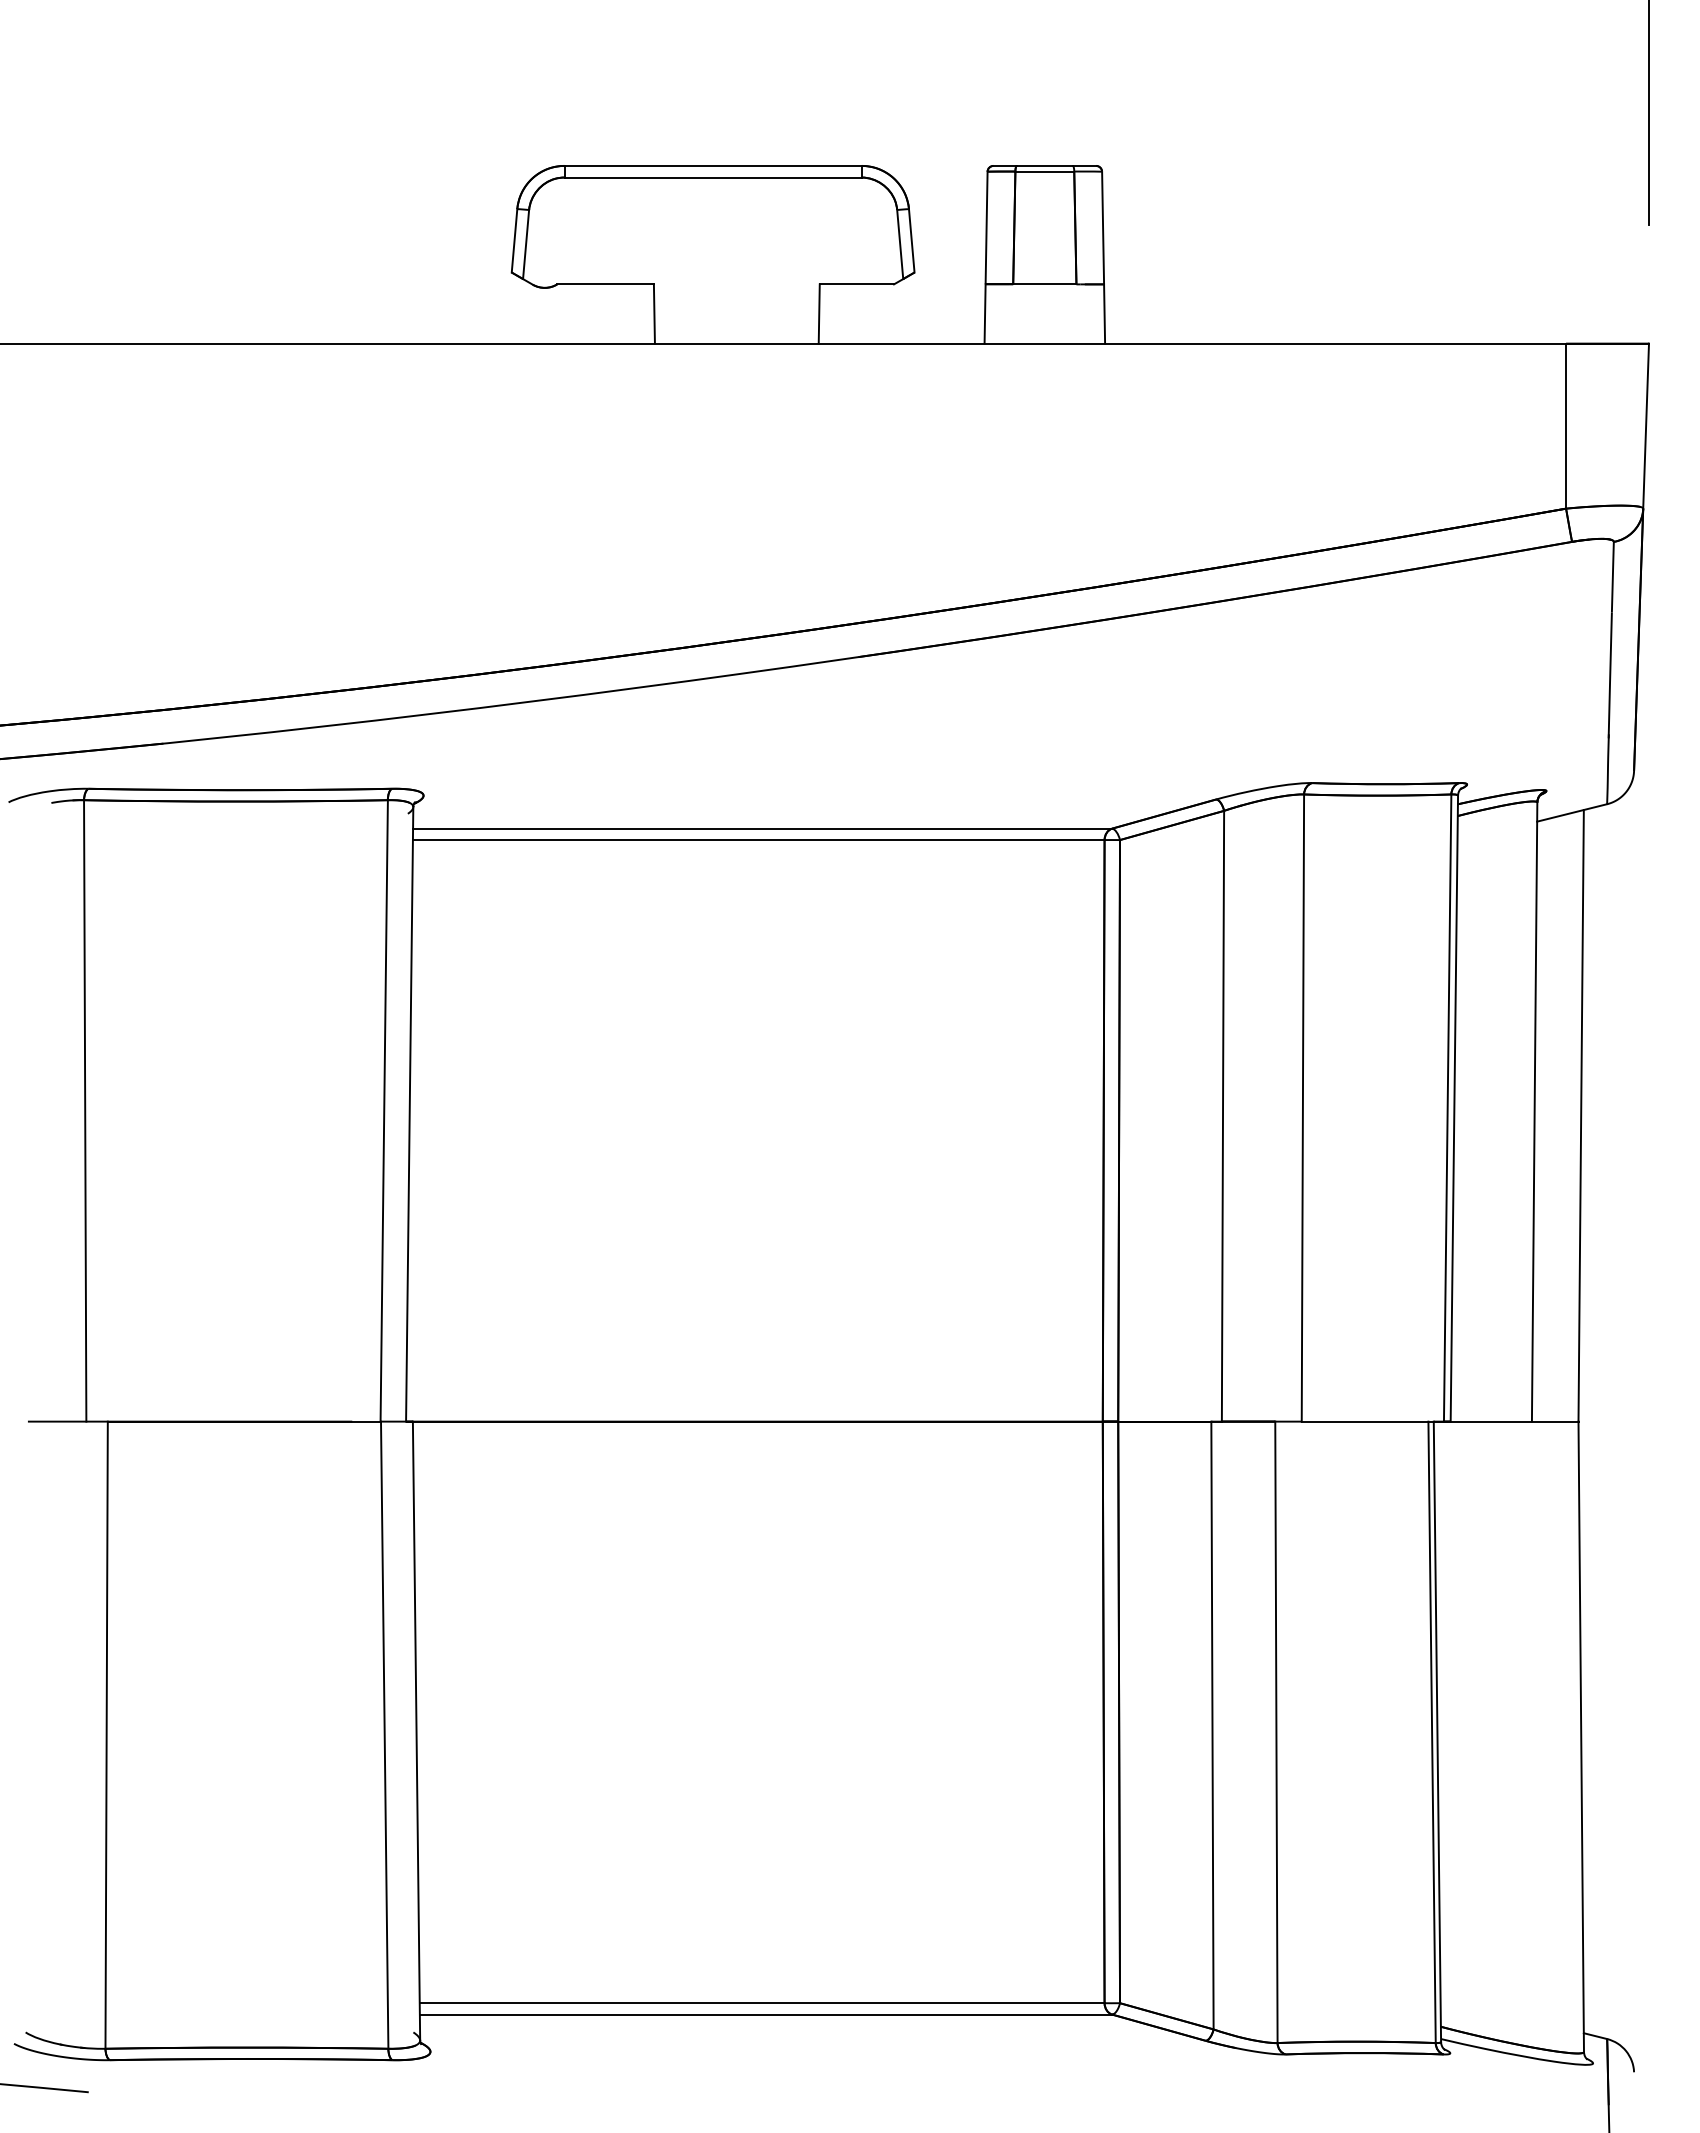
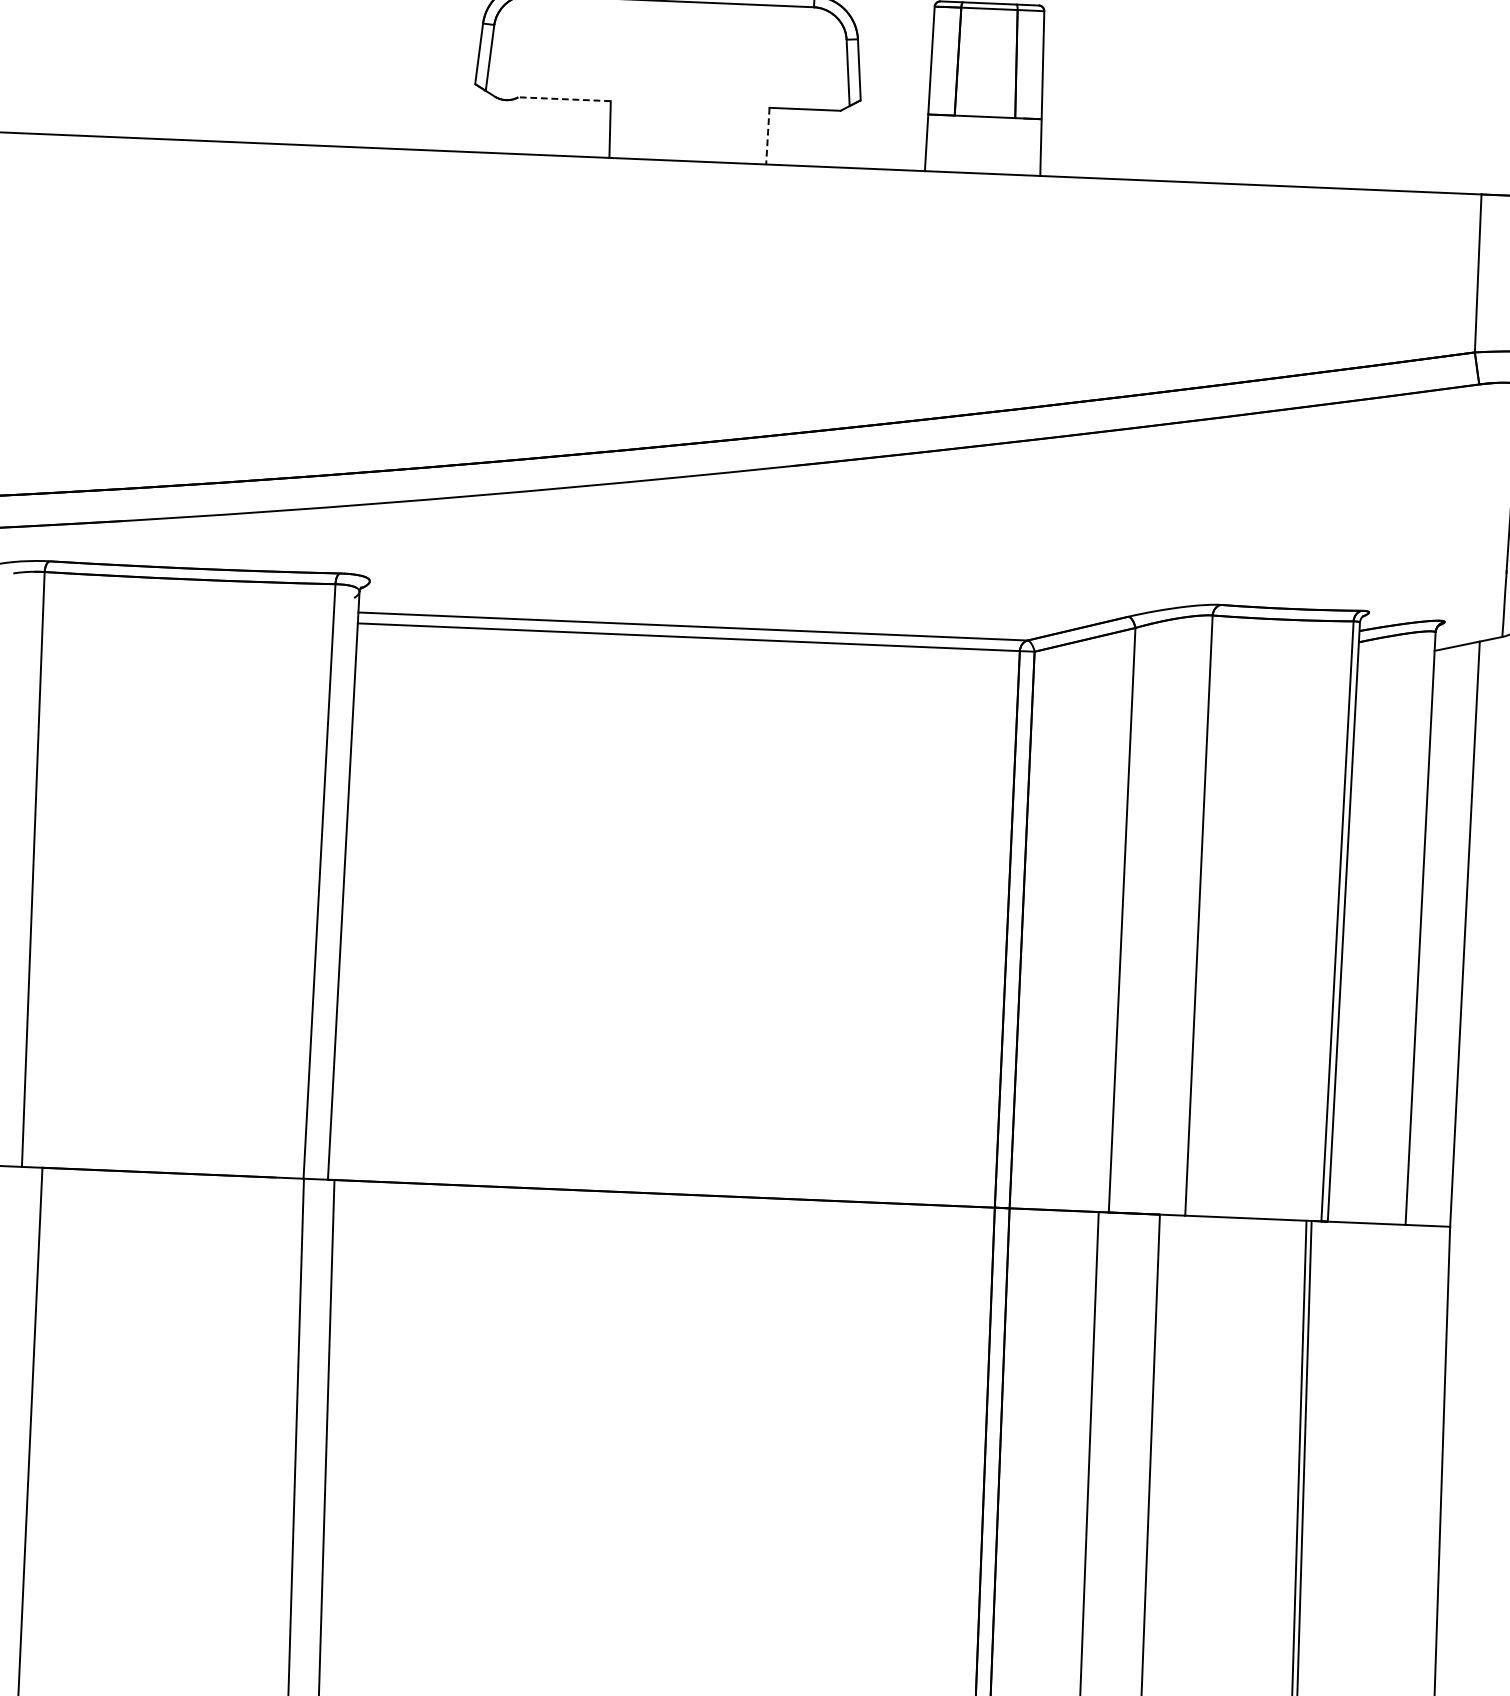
line: (605, 284) -> (564, 99), solid -> dashed
line: (819, 314) -> (768, 136), solid -> dashed

